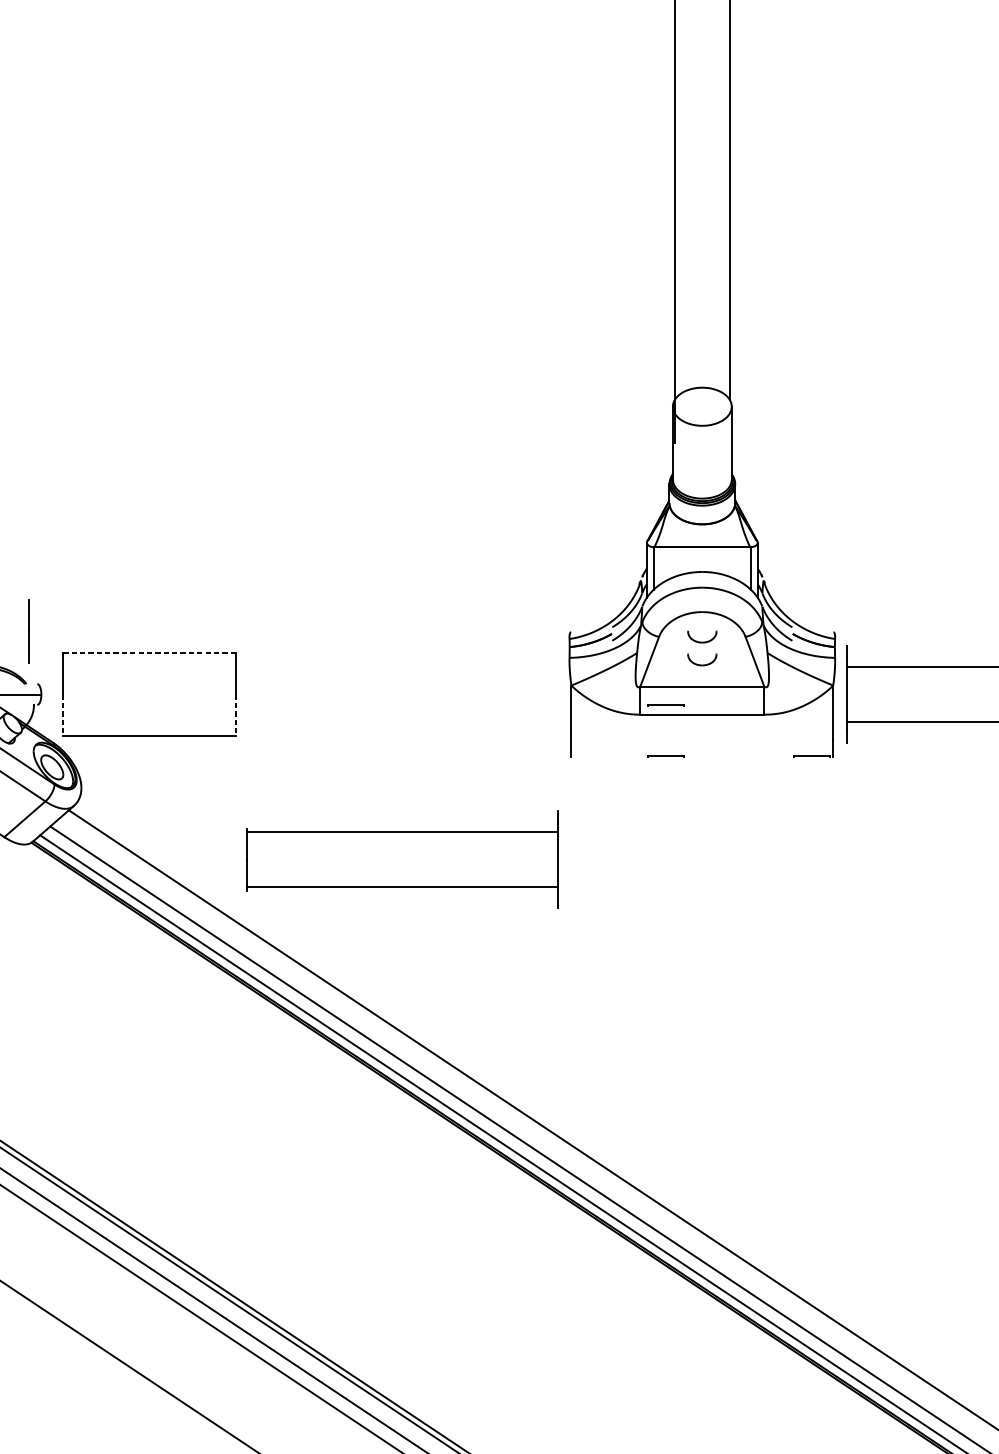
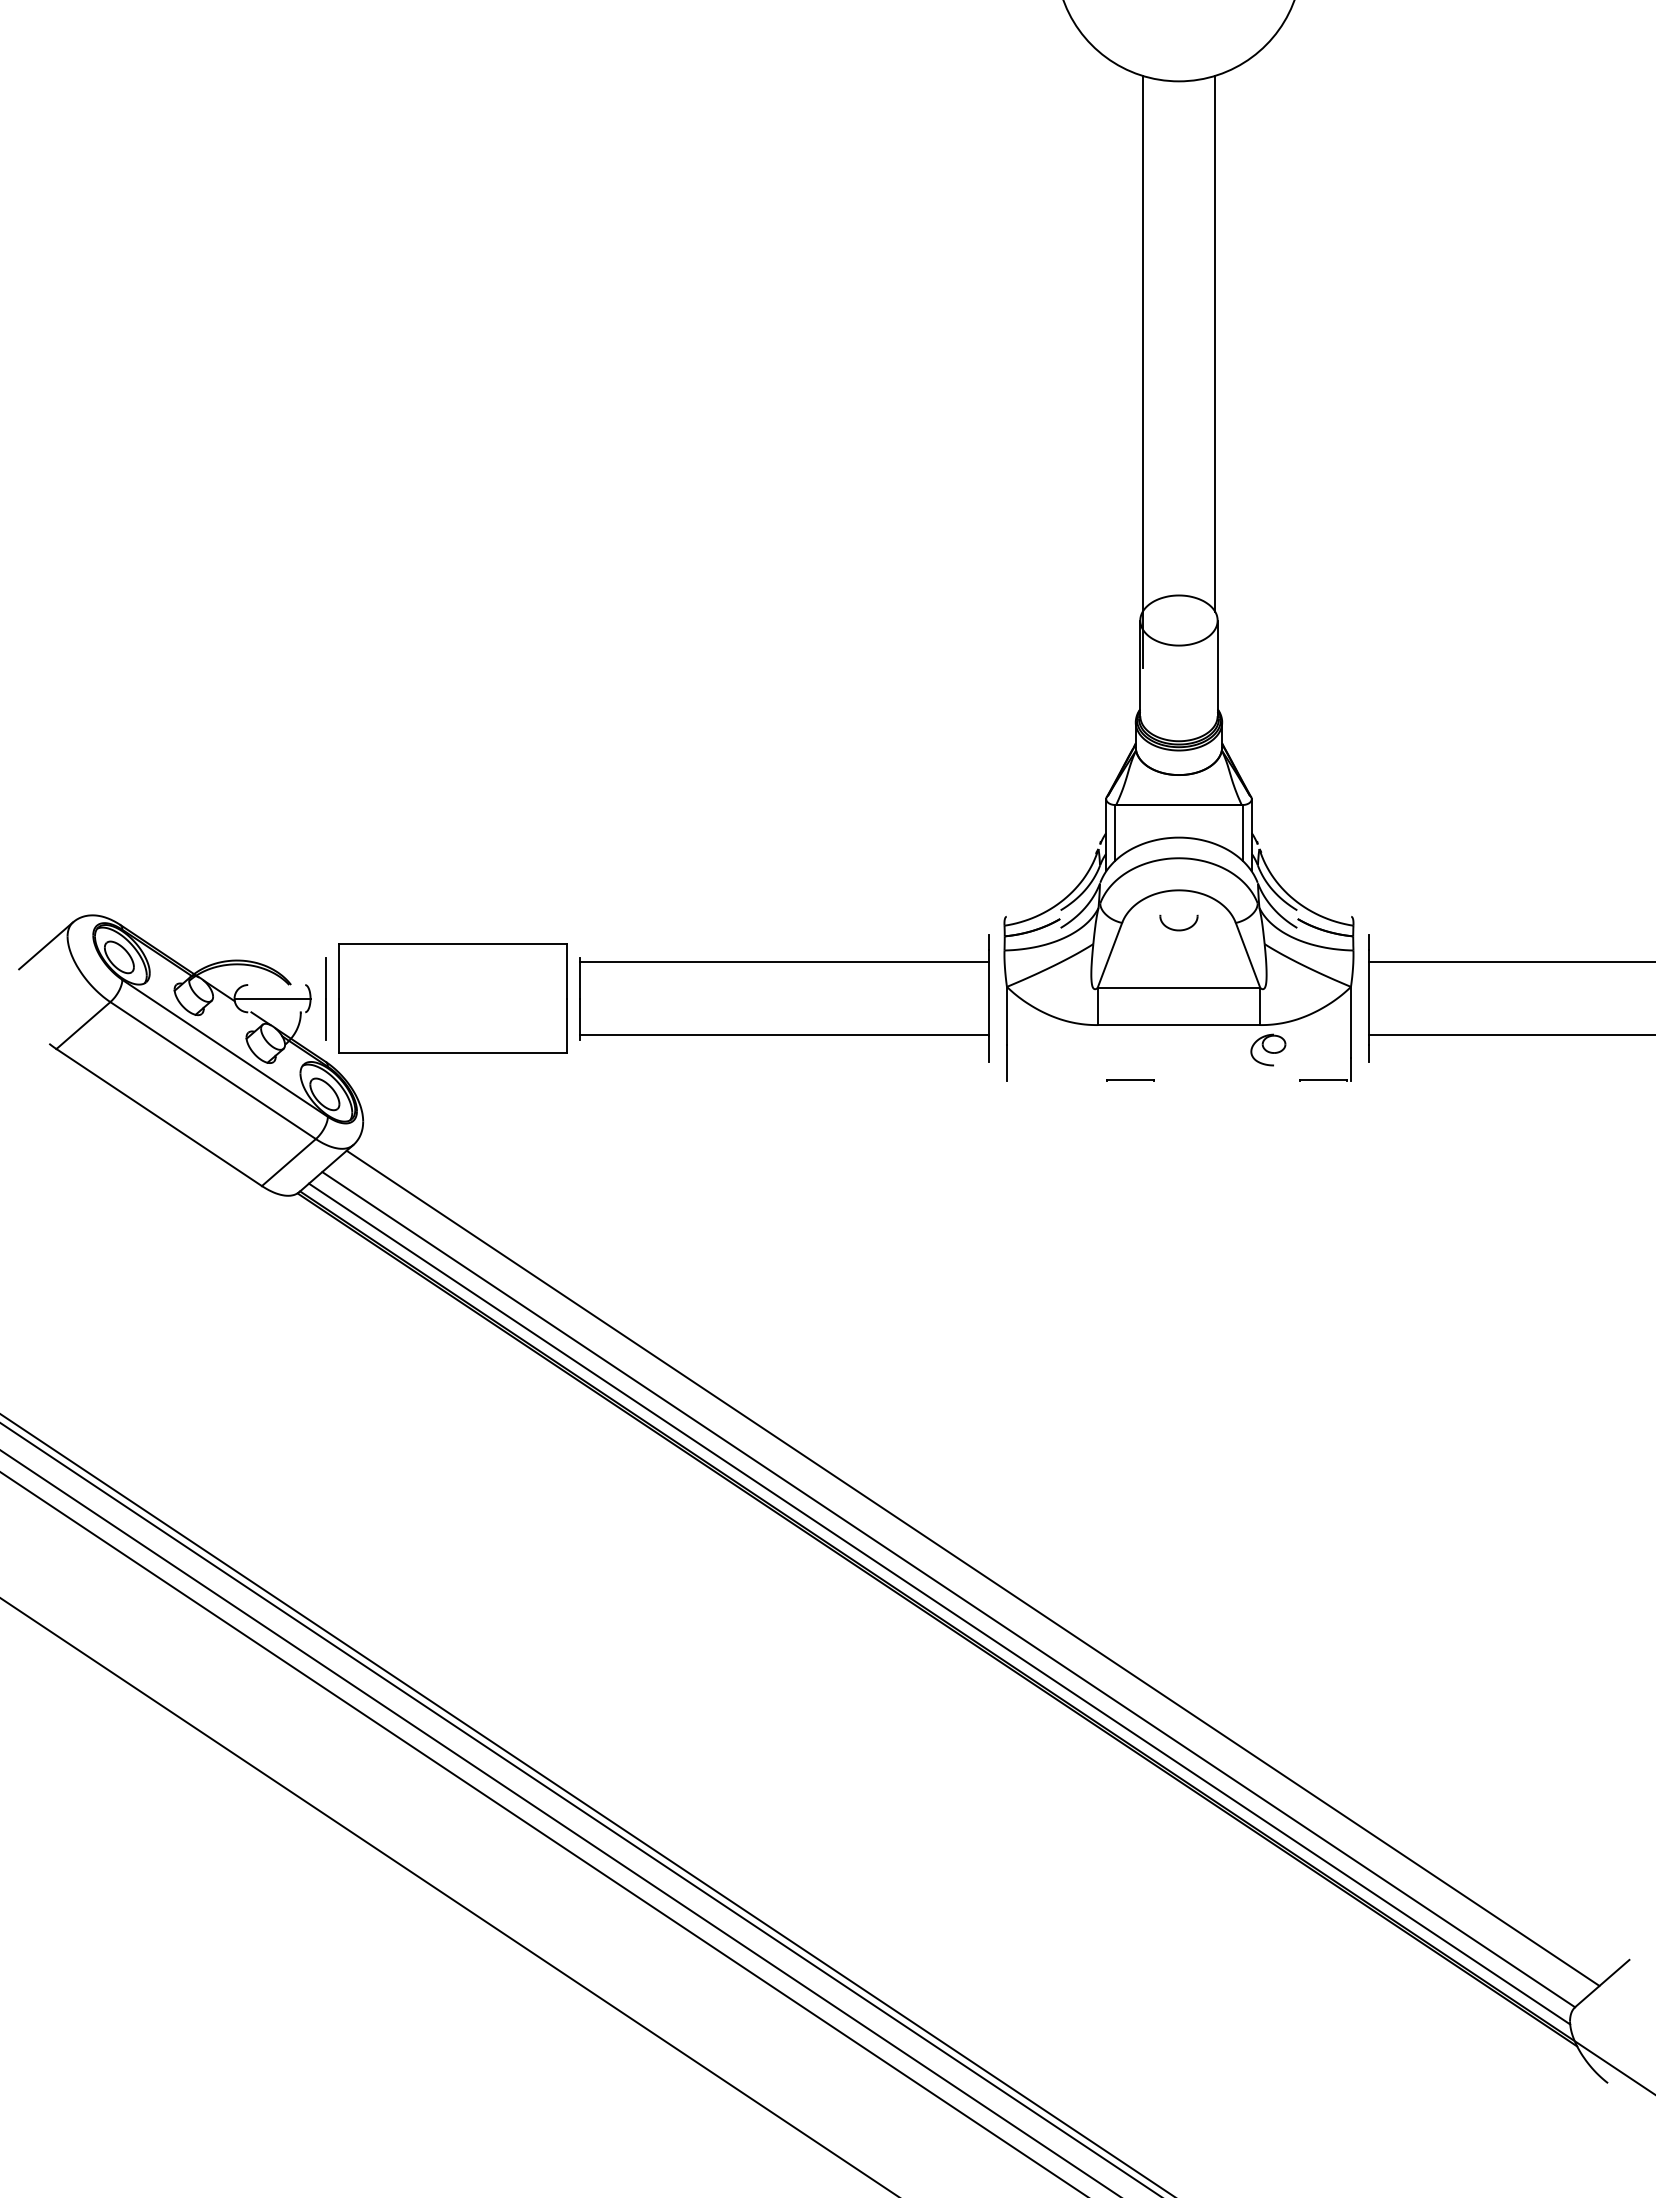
line: (29, 631) -> (325, 998), moved
line: (149, 653) -> (452, 944), dashed -> solid
part: (701, 664) -> (1178, 959), removed
line: (665, 705) -> (1130, 1013), removed
line: (63, 715) -> (339, 1026), dashed -> solid
line: (236, 715) -> (566, 1026), dashed -> solid
part: (770, 733) -> (1268, 1049), added
part: (402, 859) -> (784, 998), moved

